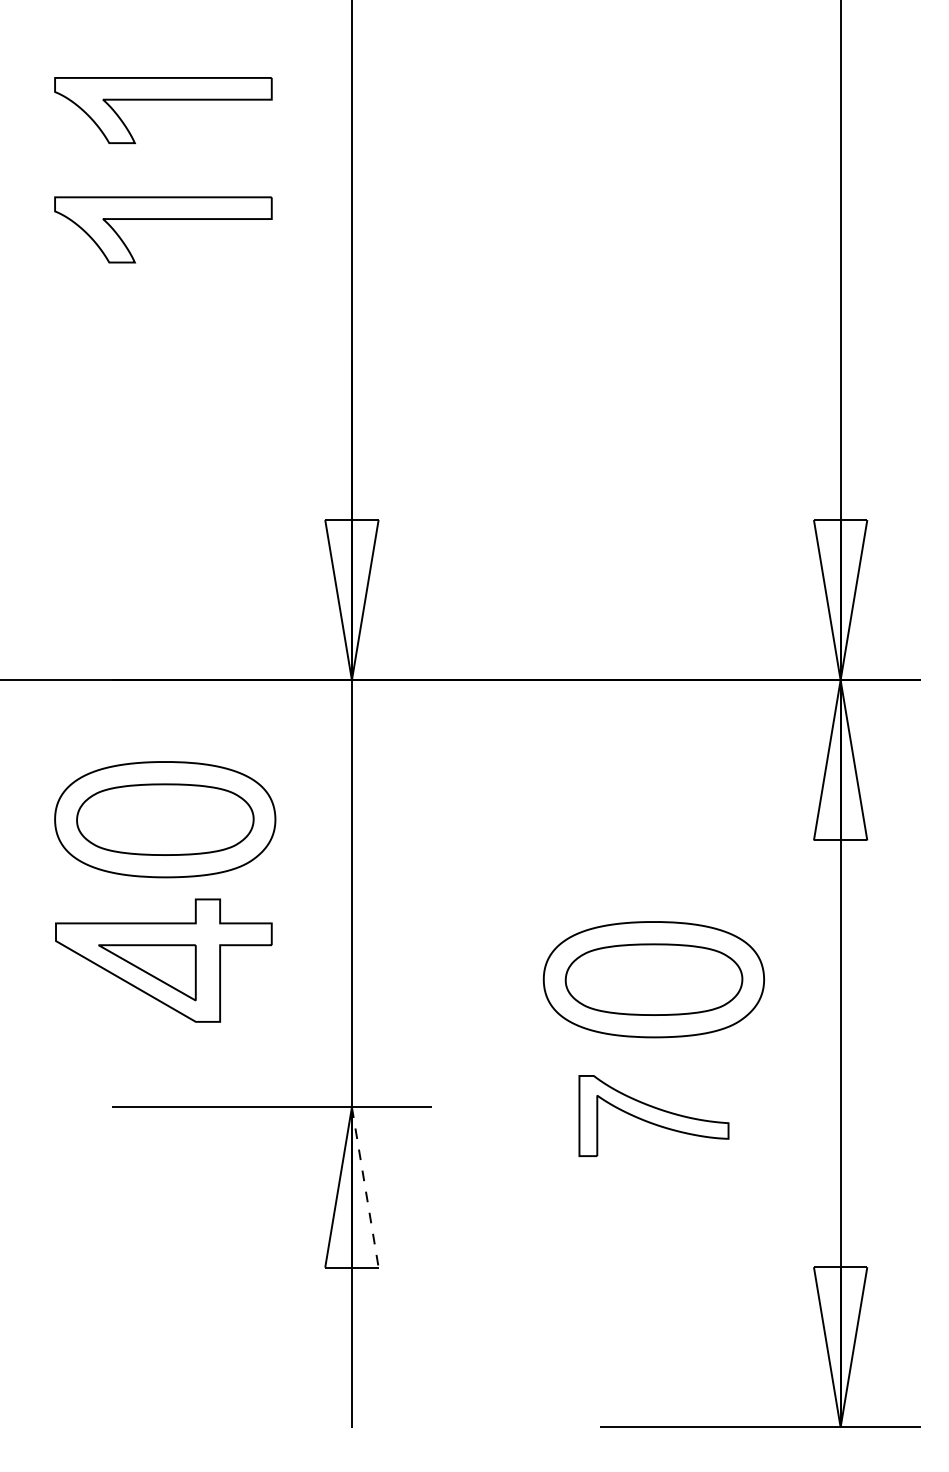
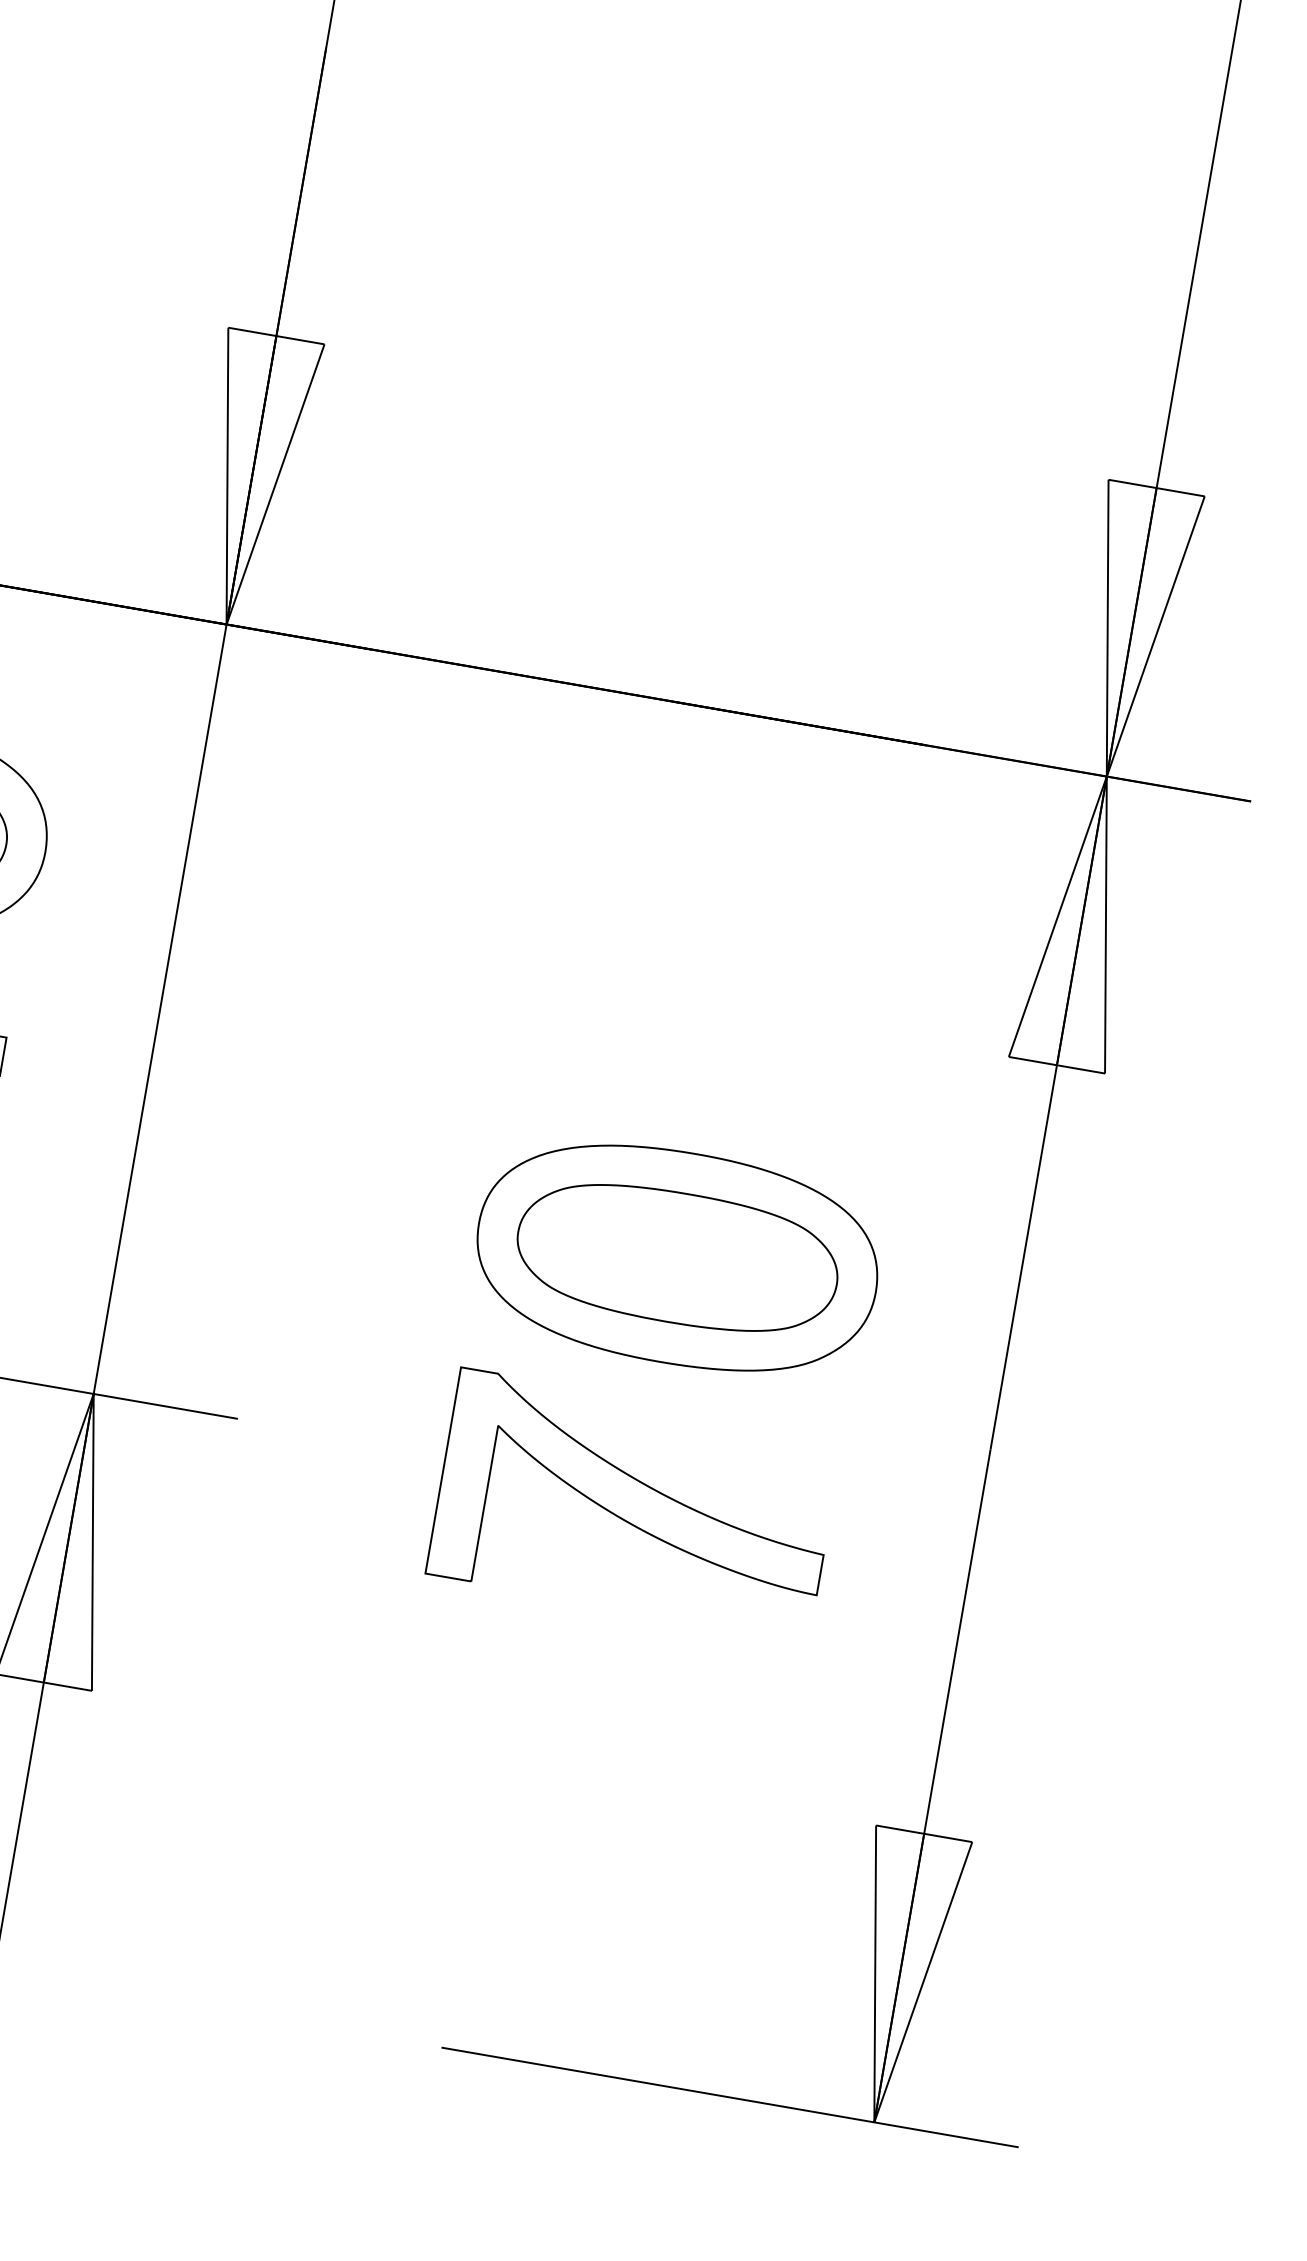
part: (653, 1115) -> (634, 1502), size x1.43
line: (365, 1188) -> (92, 1544), dashed -> solid

